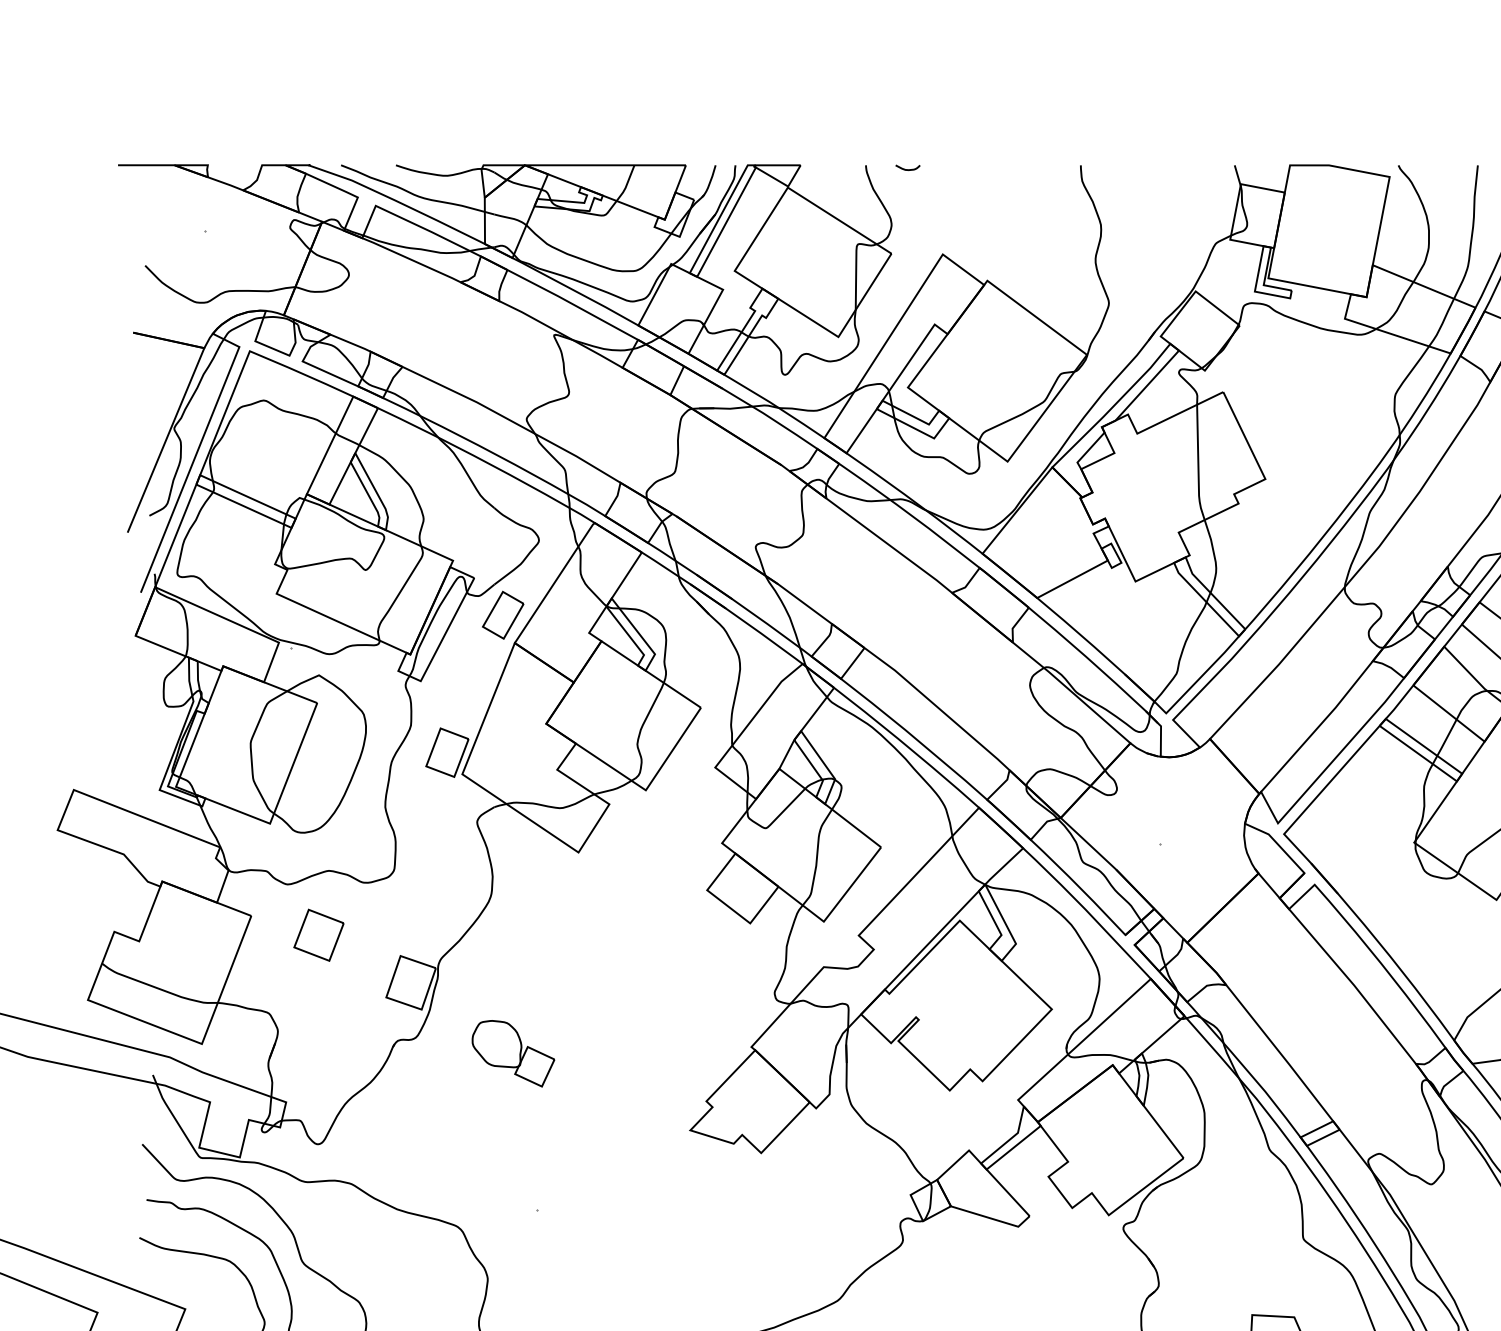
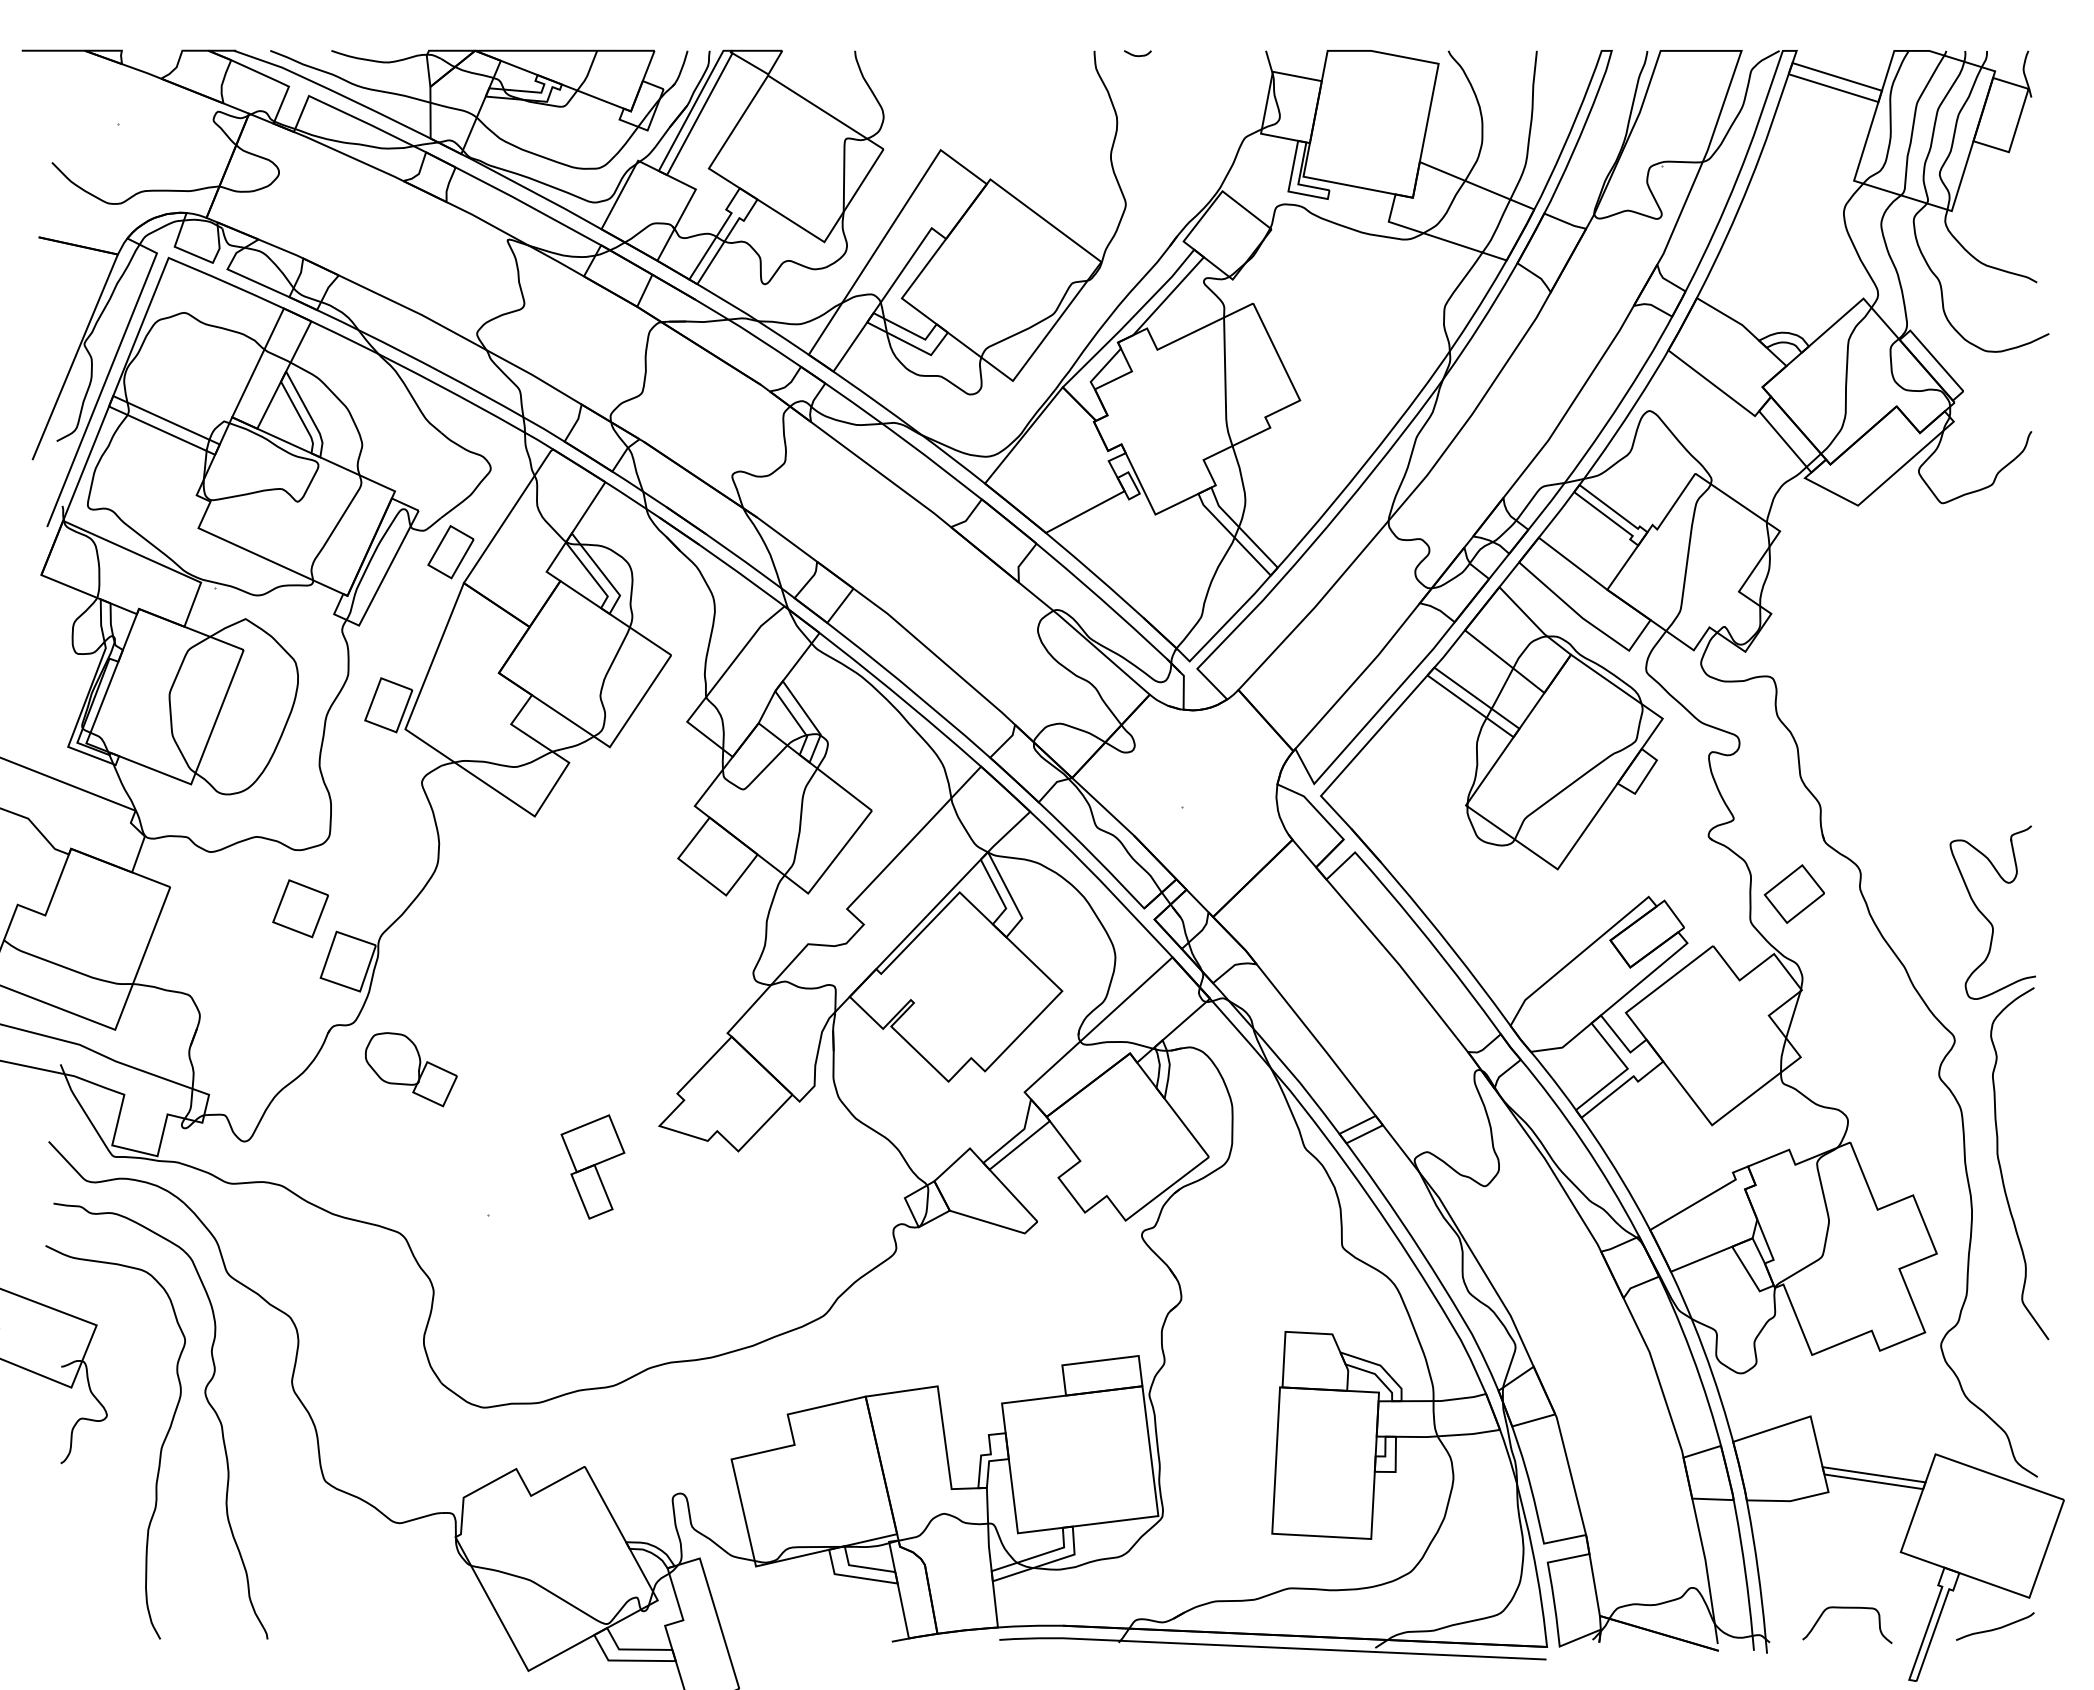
curve: (907, 169) -> (1137, 55), moved
part: (318, 935) -> (300, 908), moved
part: (513, 1053) -> (411, 1069), moved
part: (630, 1166) -> (592, 1166), added

